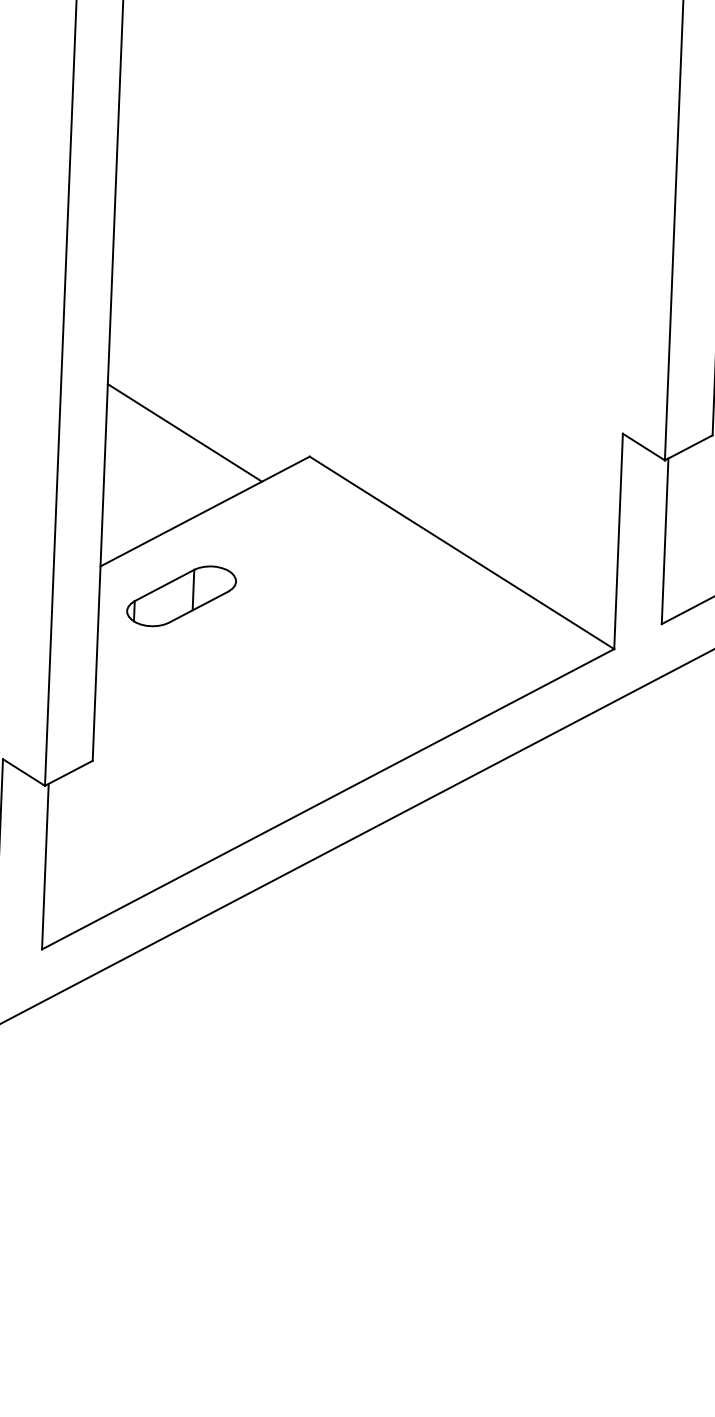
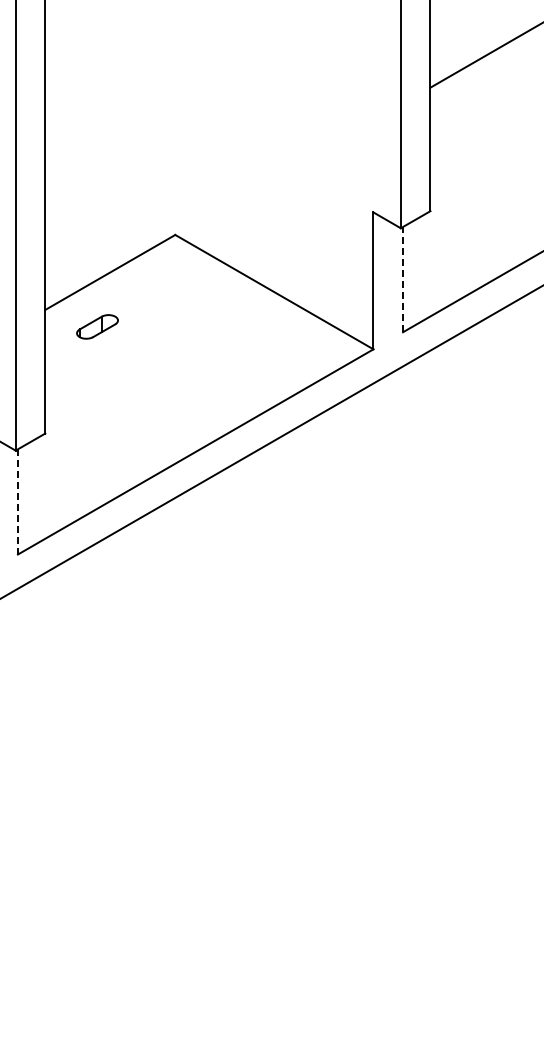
line: (184, 433) -> (95, 223), removed
line: (665, 541) -> (403, 279), solid -> dashed
part: (181, 595) -> (97, 326), size x0.6
line: (44, 865) -> (17, 501), solid -> dashed

